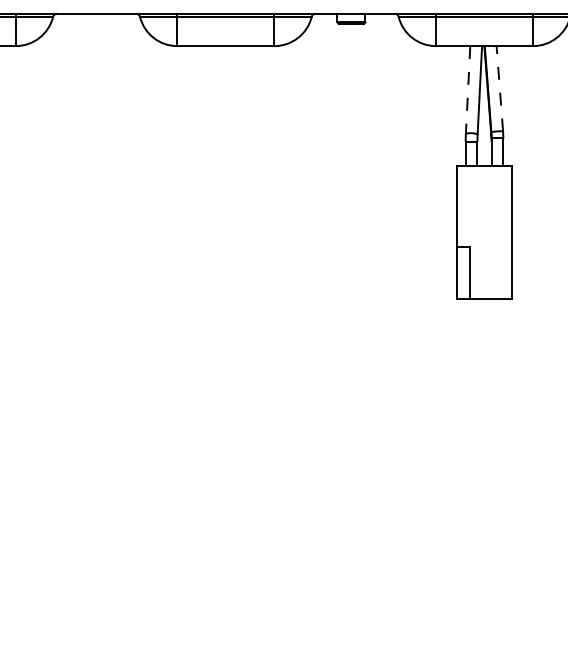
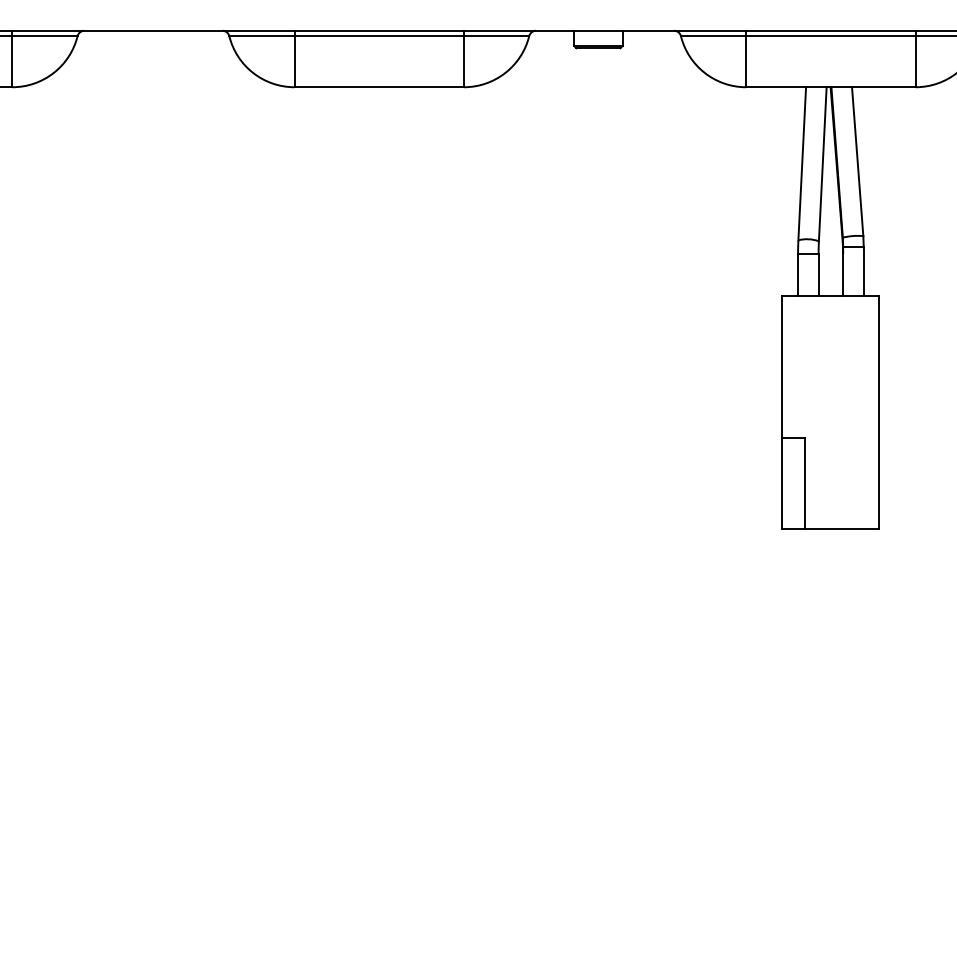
line: (499, 88) -> (857, 161), dashed -> solid
line: (468, 89) -> (802, 162), dashed -> solid

